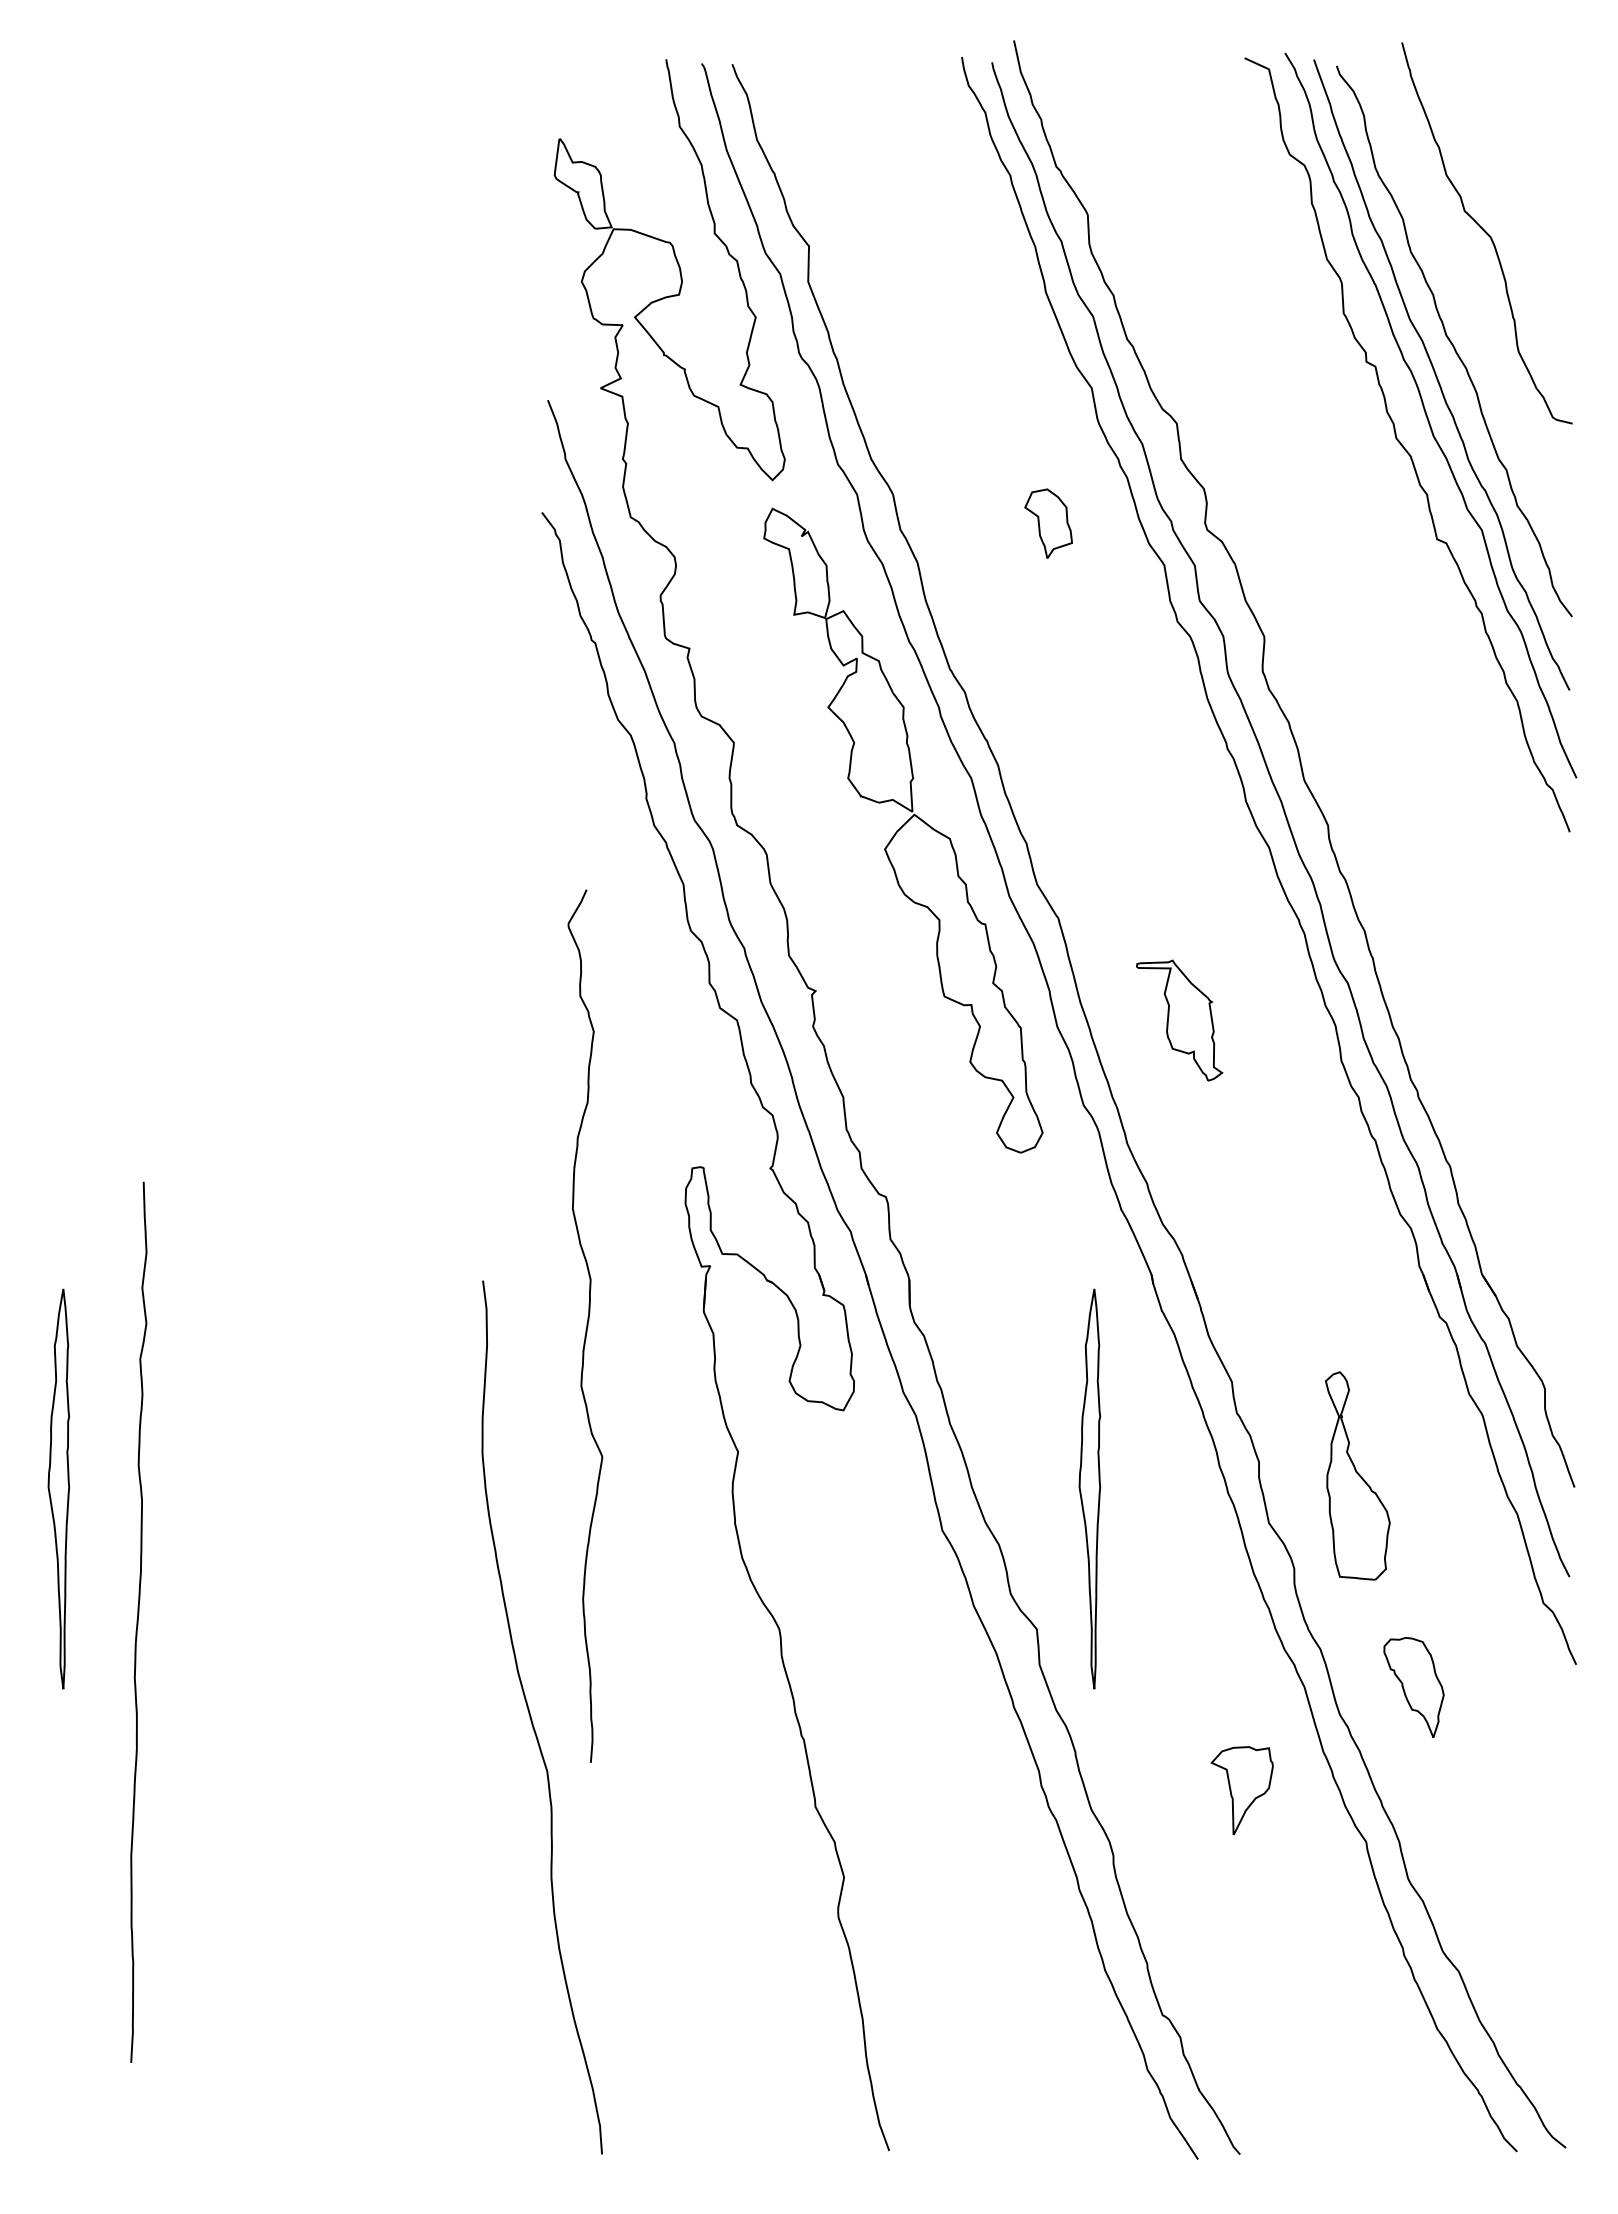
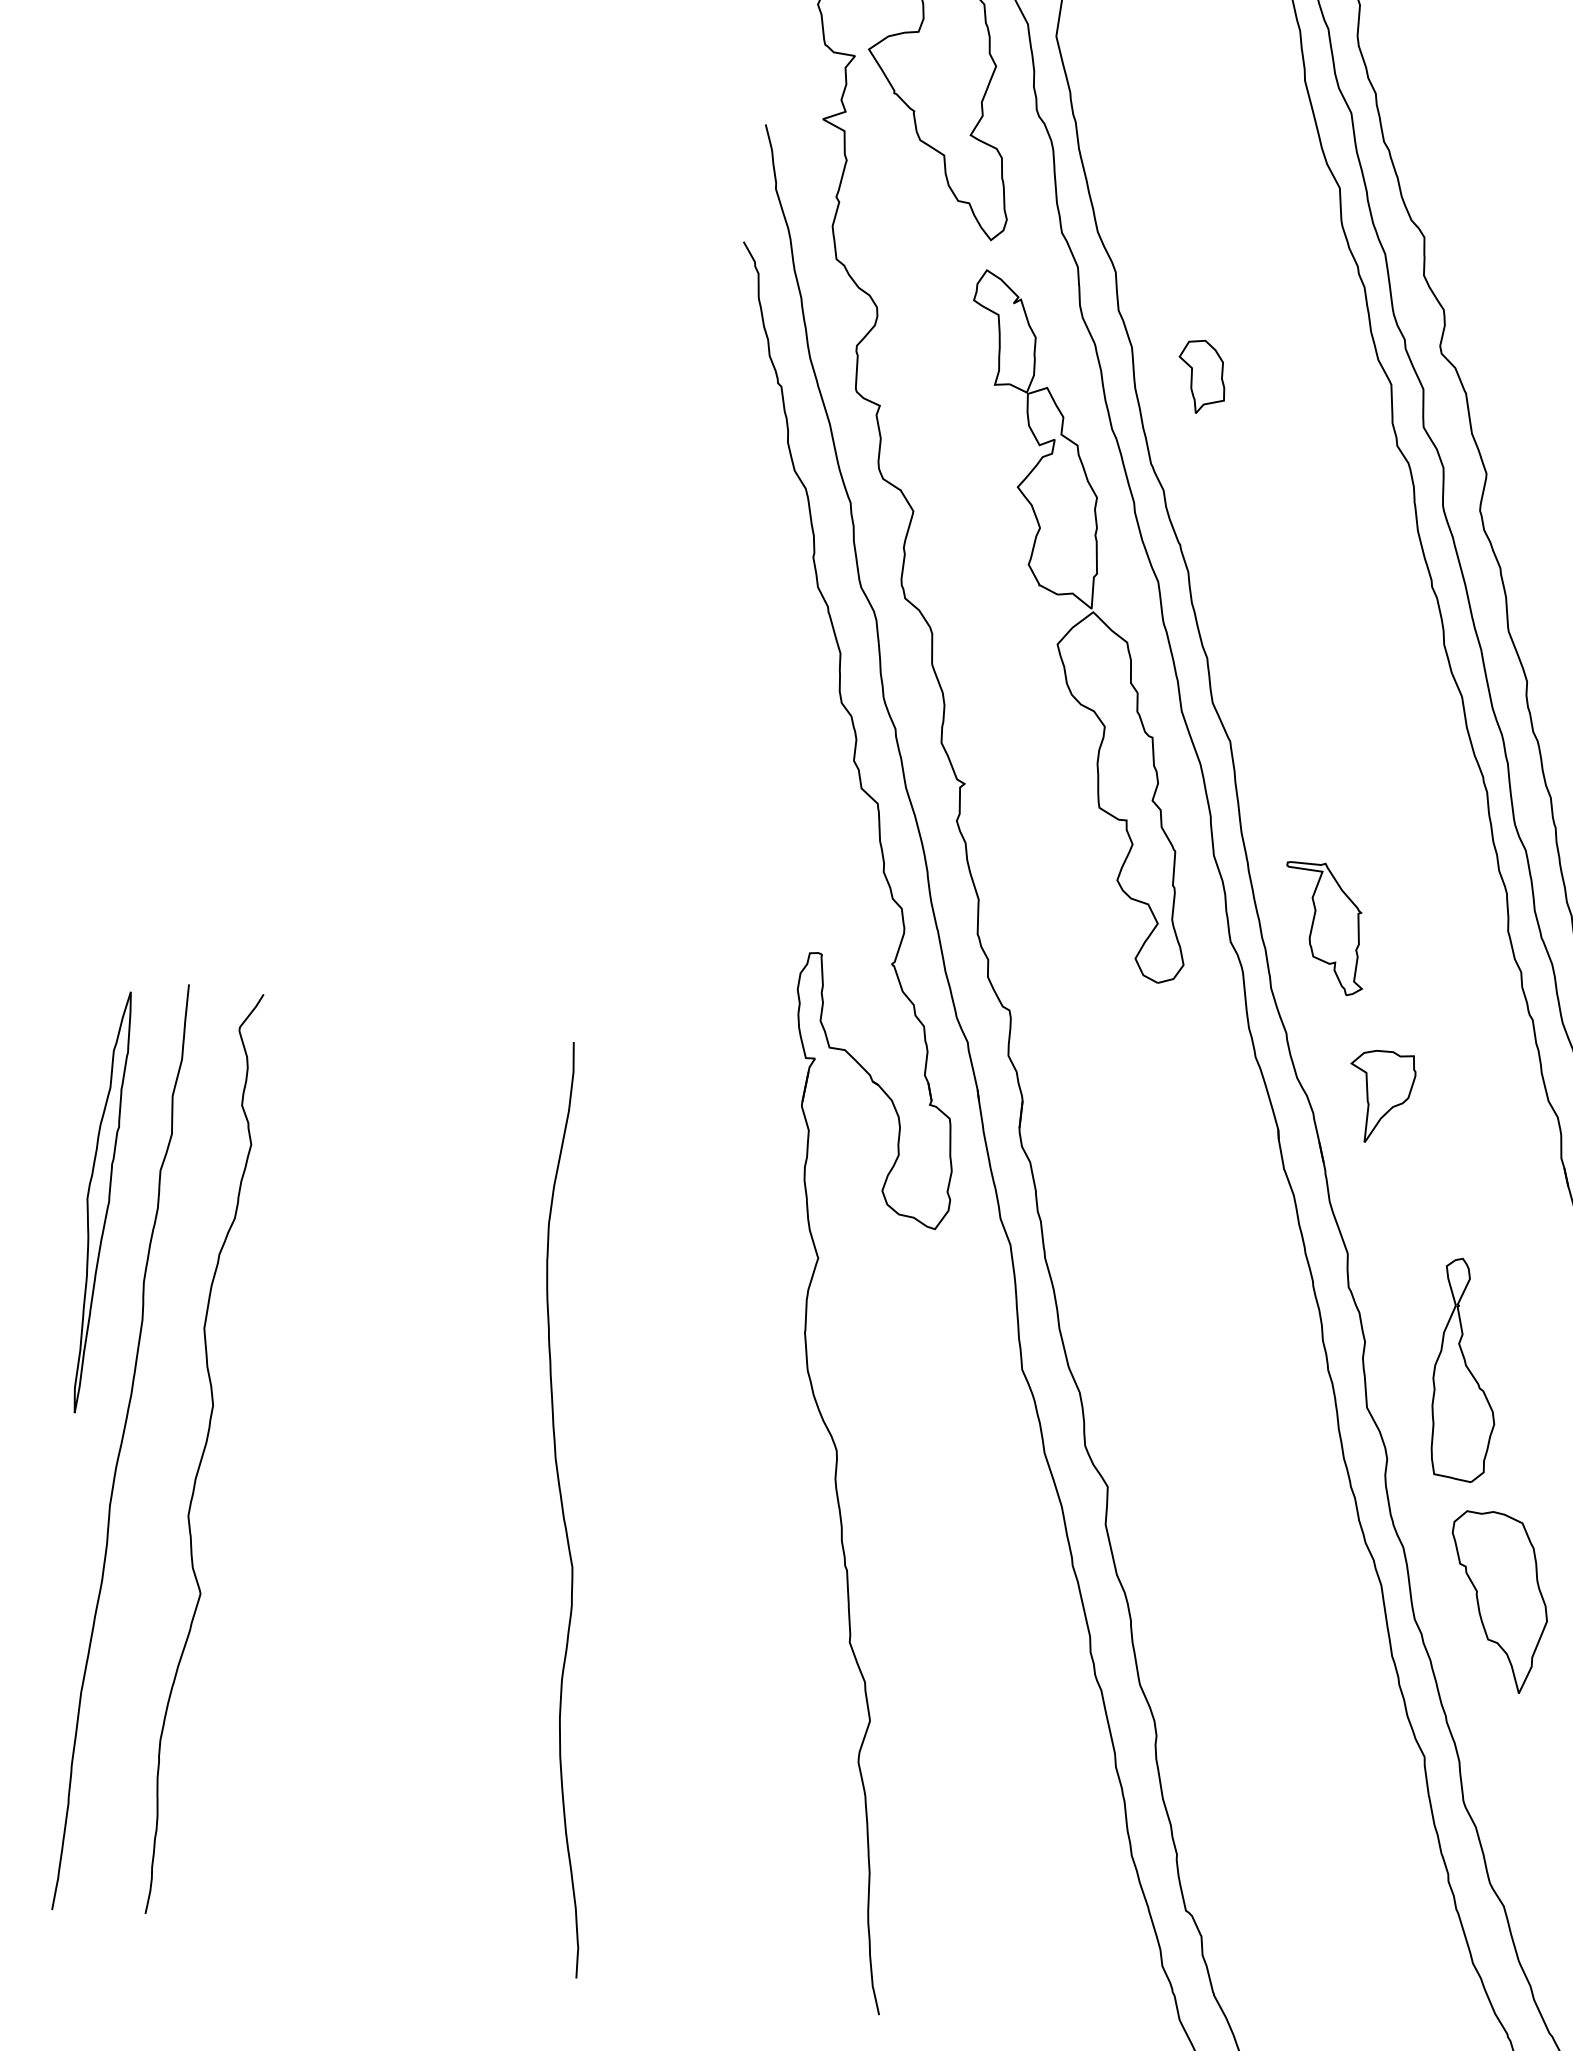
part: (1048, 523) -> (1201, 376), moved
part: (1179, 1020) -> (1324, 927), moved
curve: (586, 1325) -> (202, 1452), moved
part: (1089, 1488) -> (1182, 1345), removed
curve: (138, 1621) -> (121, 1446), moved
part: (1413, 1687) -> (1496, 1600), size x1.67
part: (1241, 1790) -> (1379, 1096), moved

